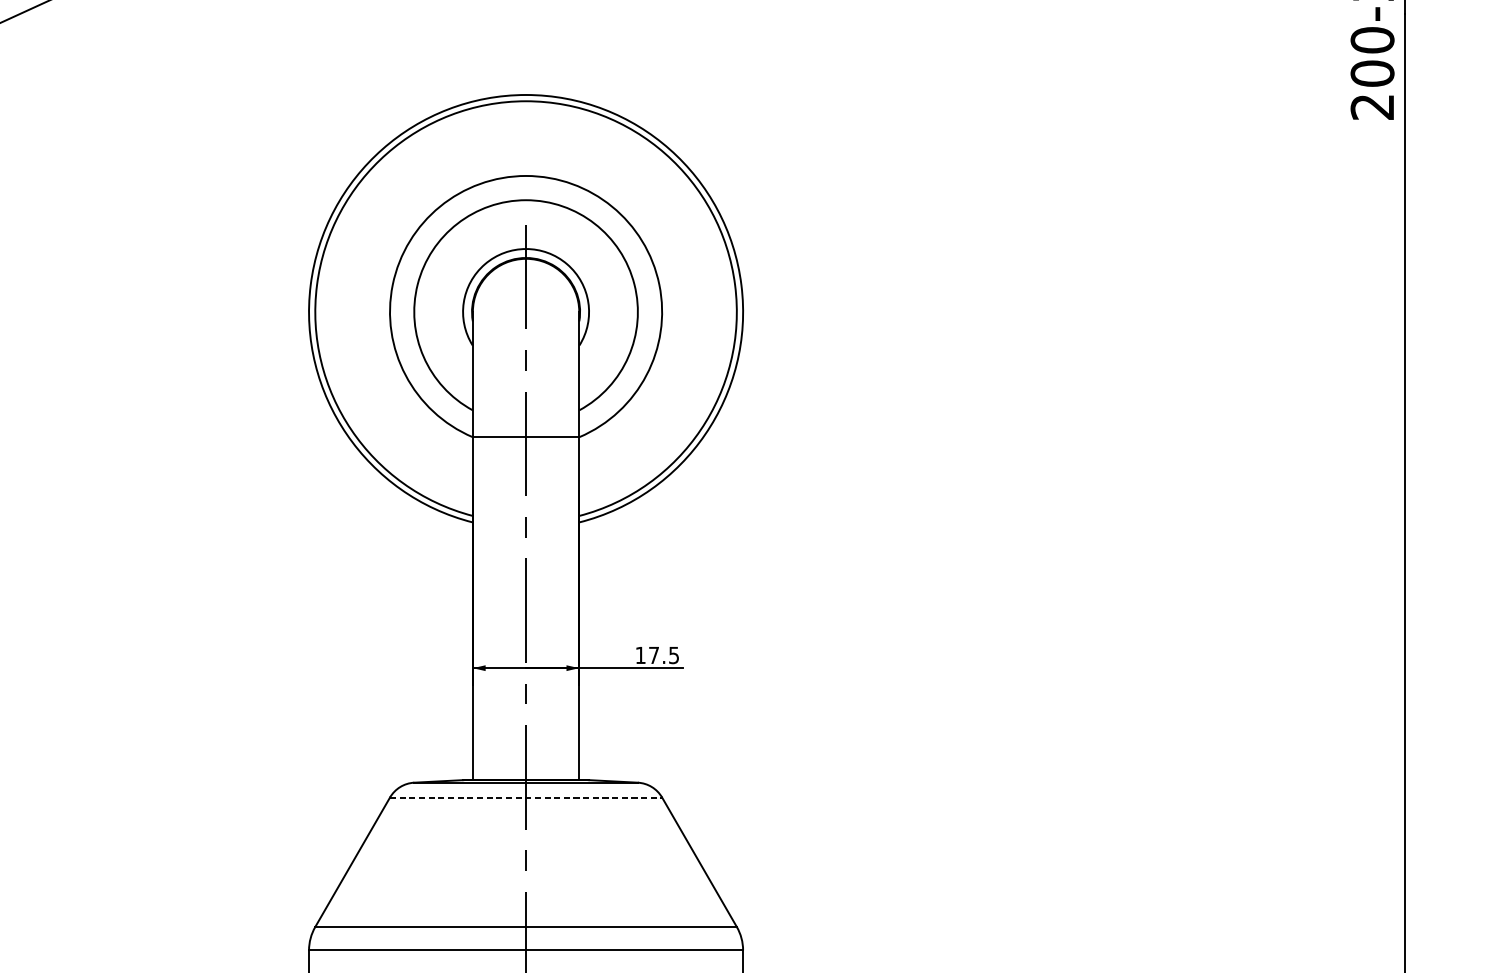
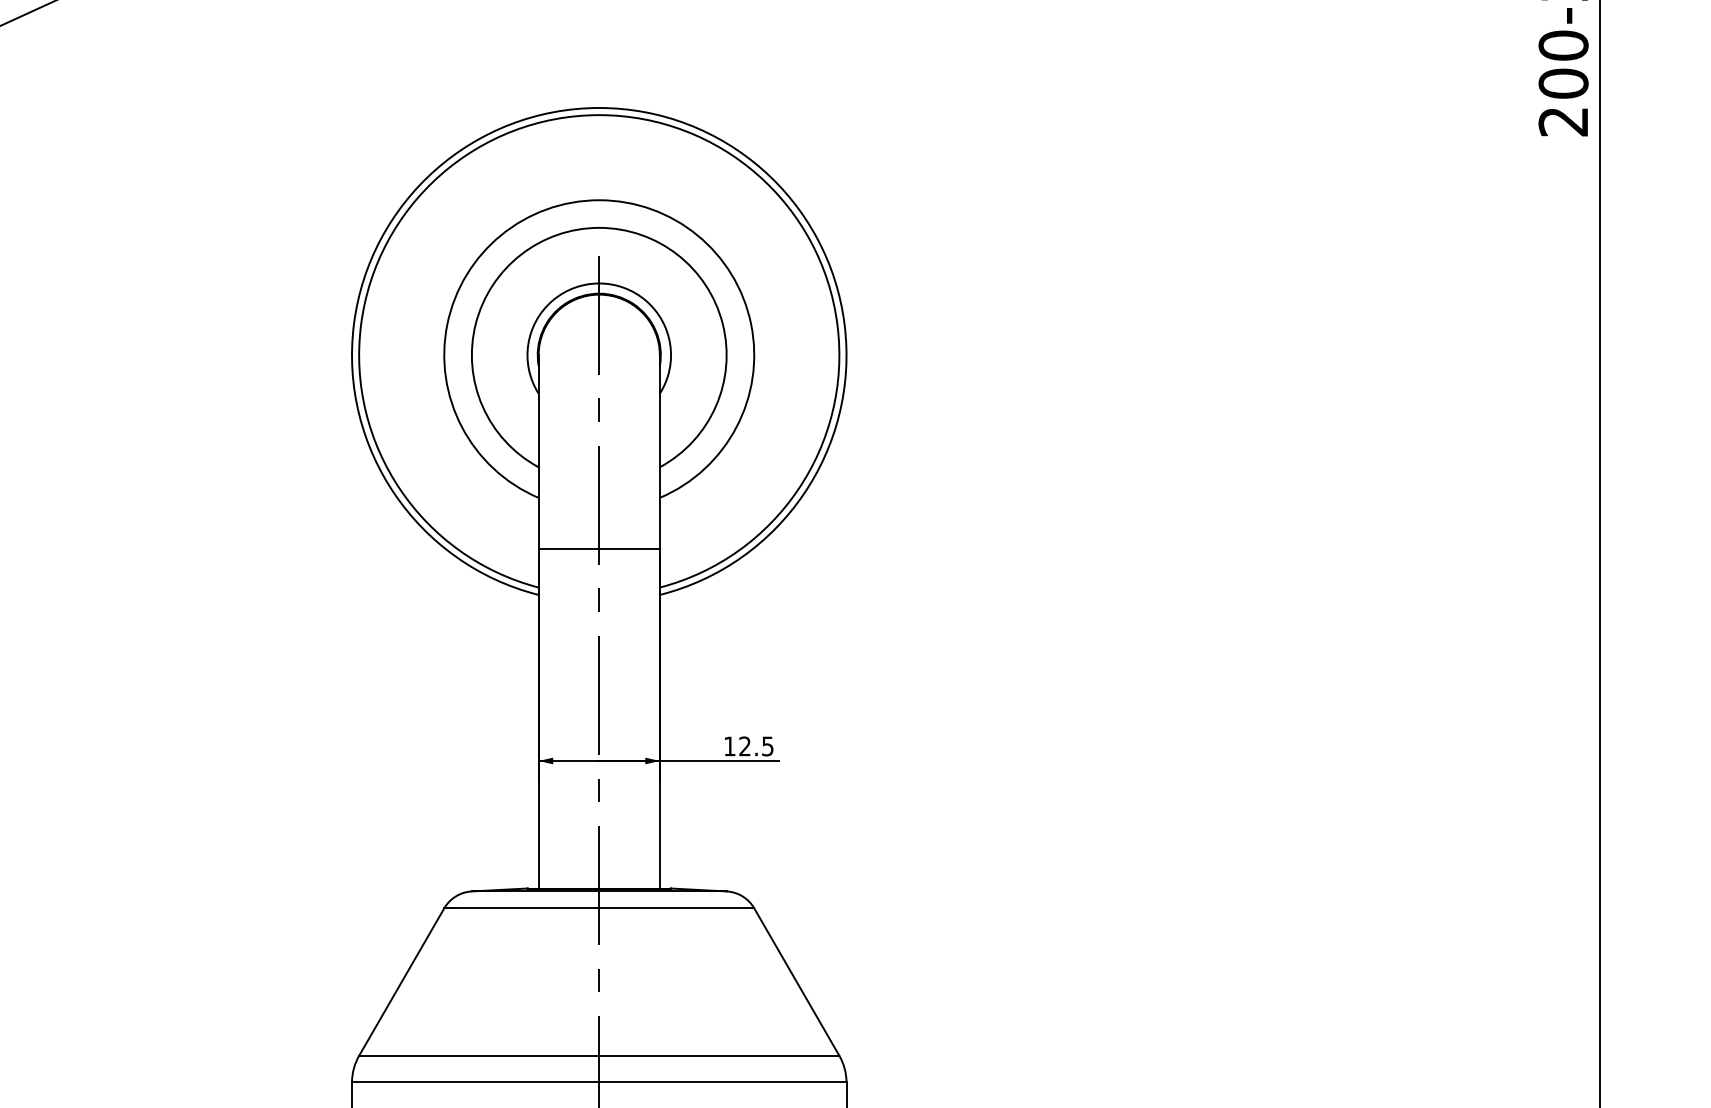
line: (525, 437) -> (598, 549), moved
text: (653, 655) -> (744, 746), 17.5 -> 12.5
line: (526, 797) -> (599, 908), dashed -> solid

